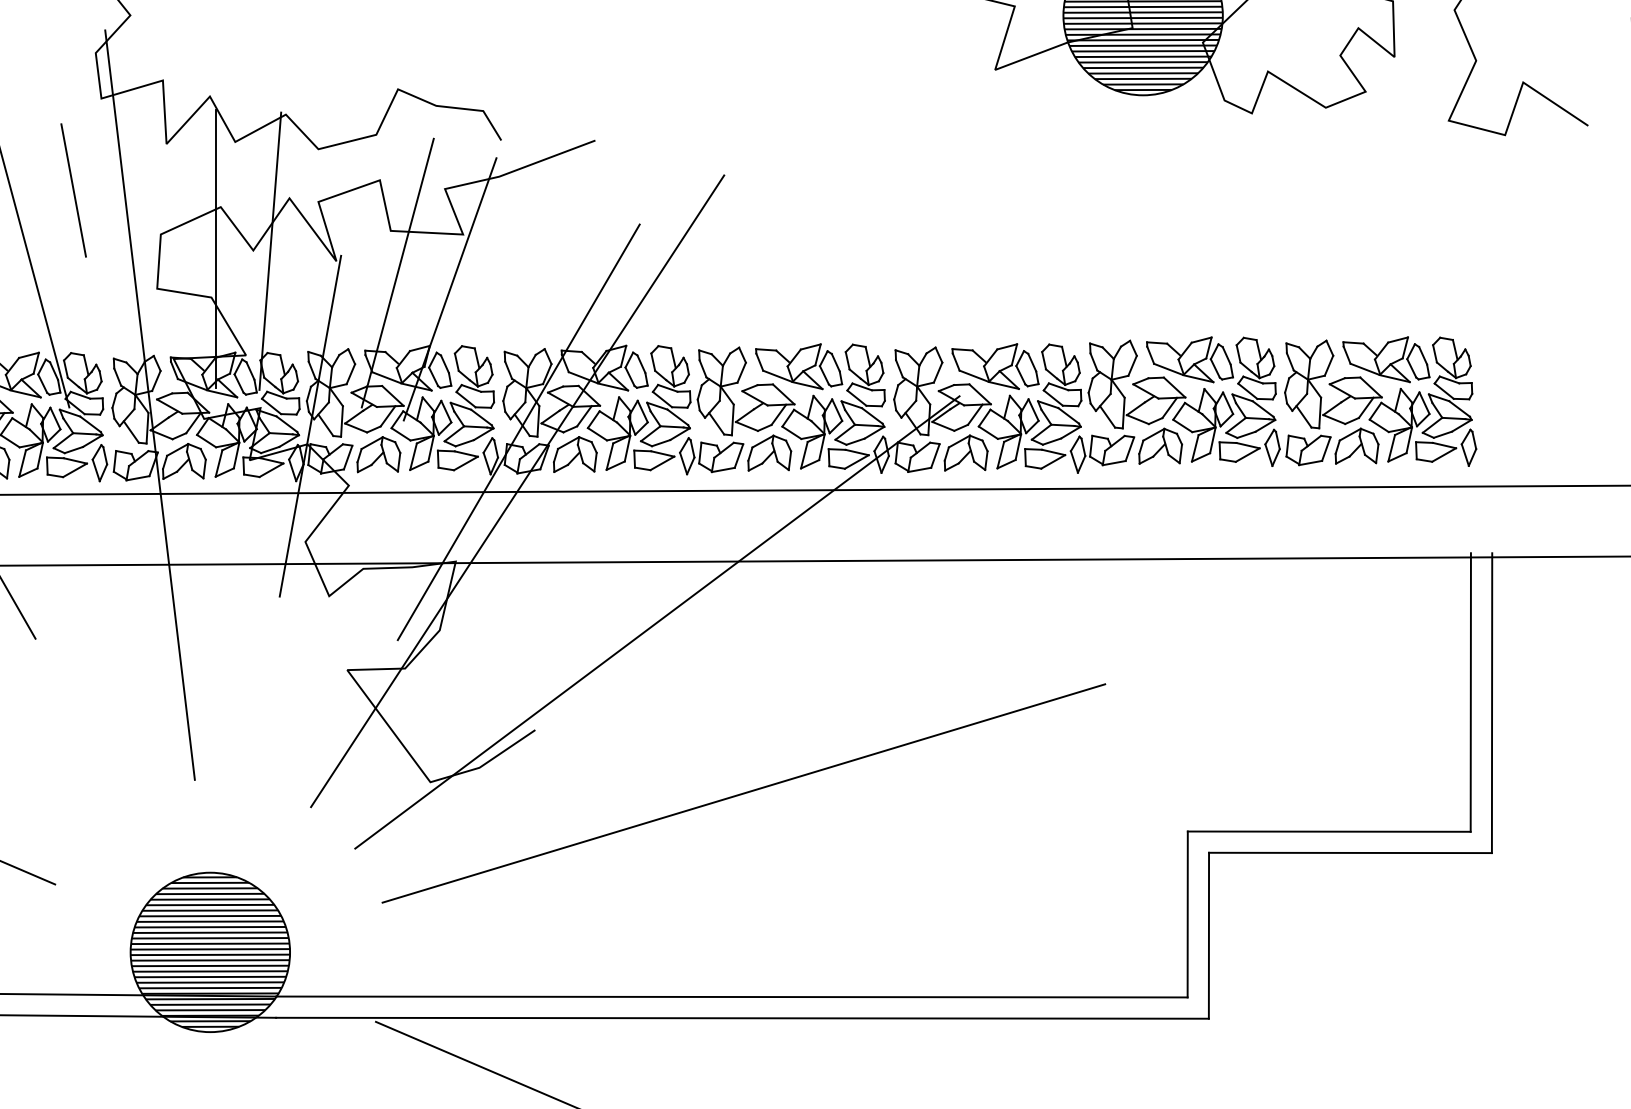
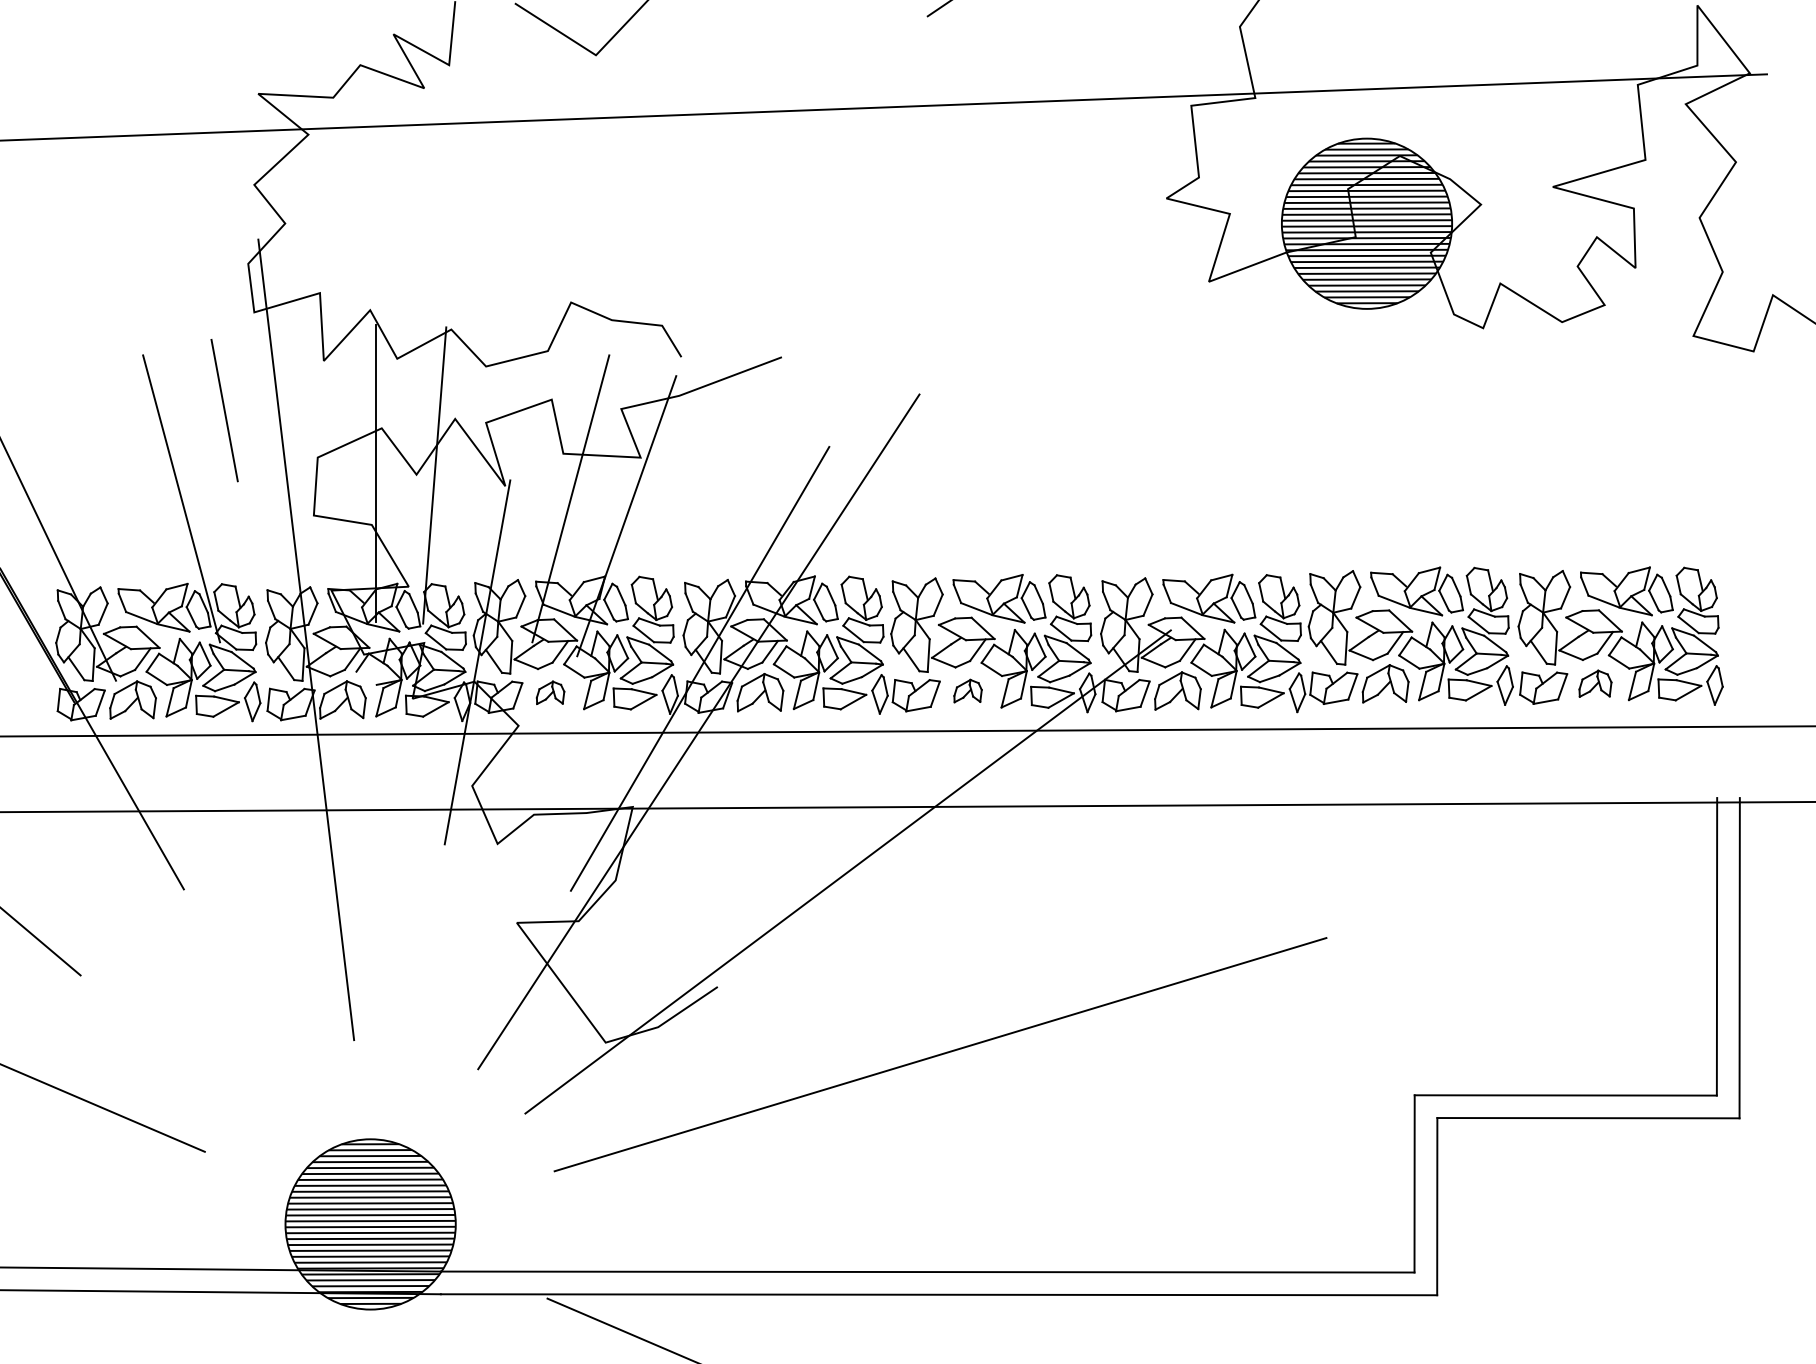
line: (206, 440) -> (366, 677), removed
part: (1357, 446) -> (1595, 683), size x0.7
part: (769, 452) -> (967, 690), size x0.6
part: (378, 454) -> (550, 692), size x0.6

